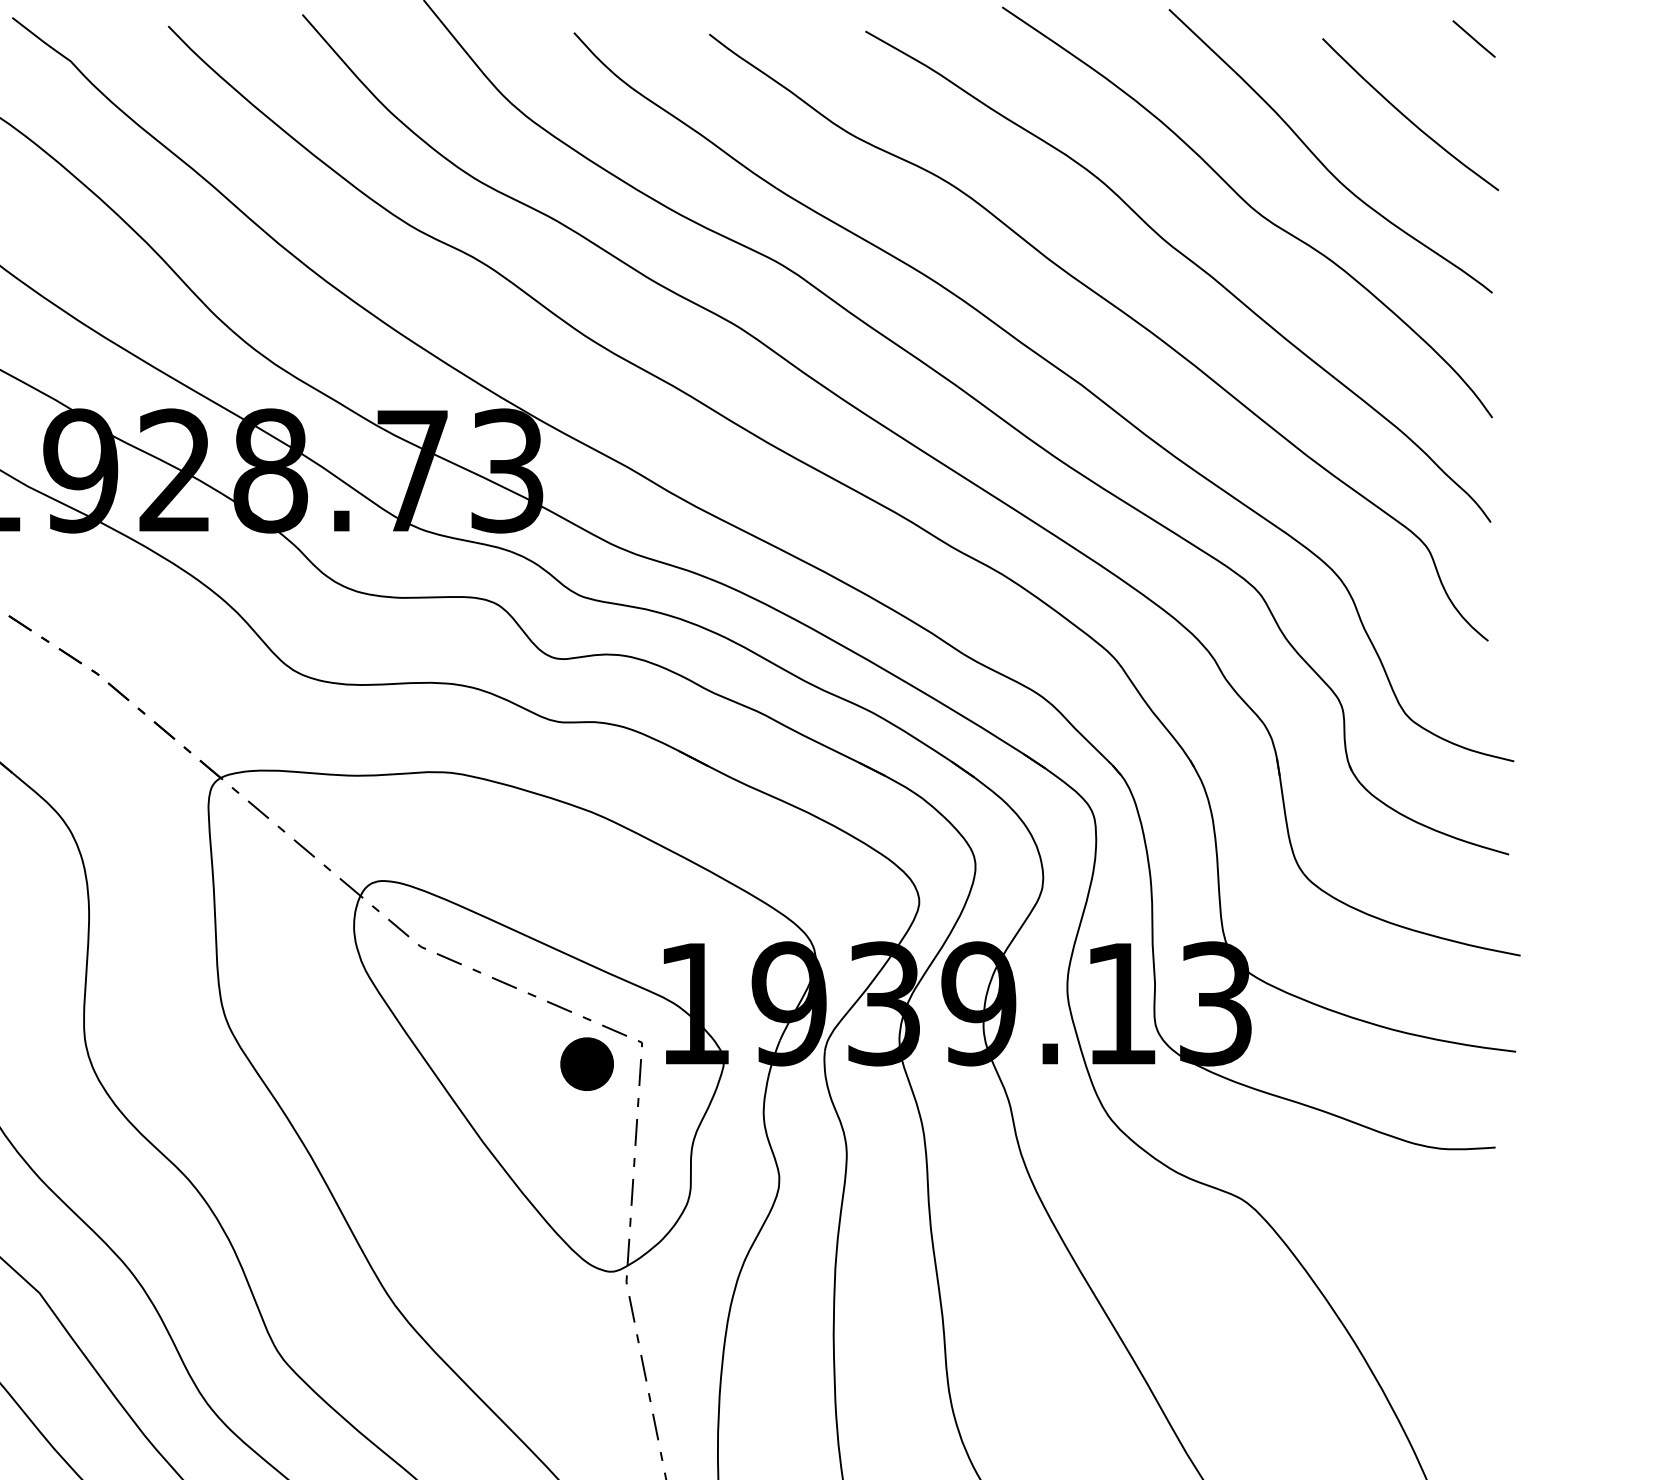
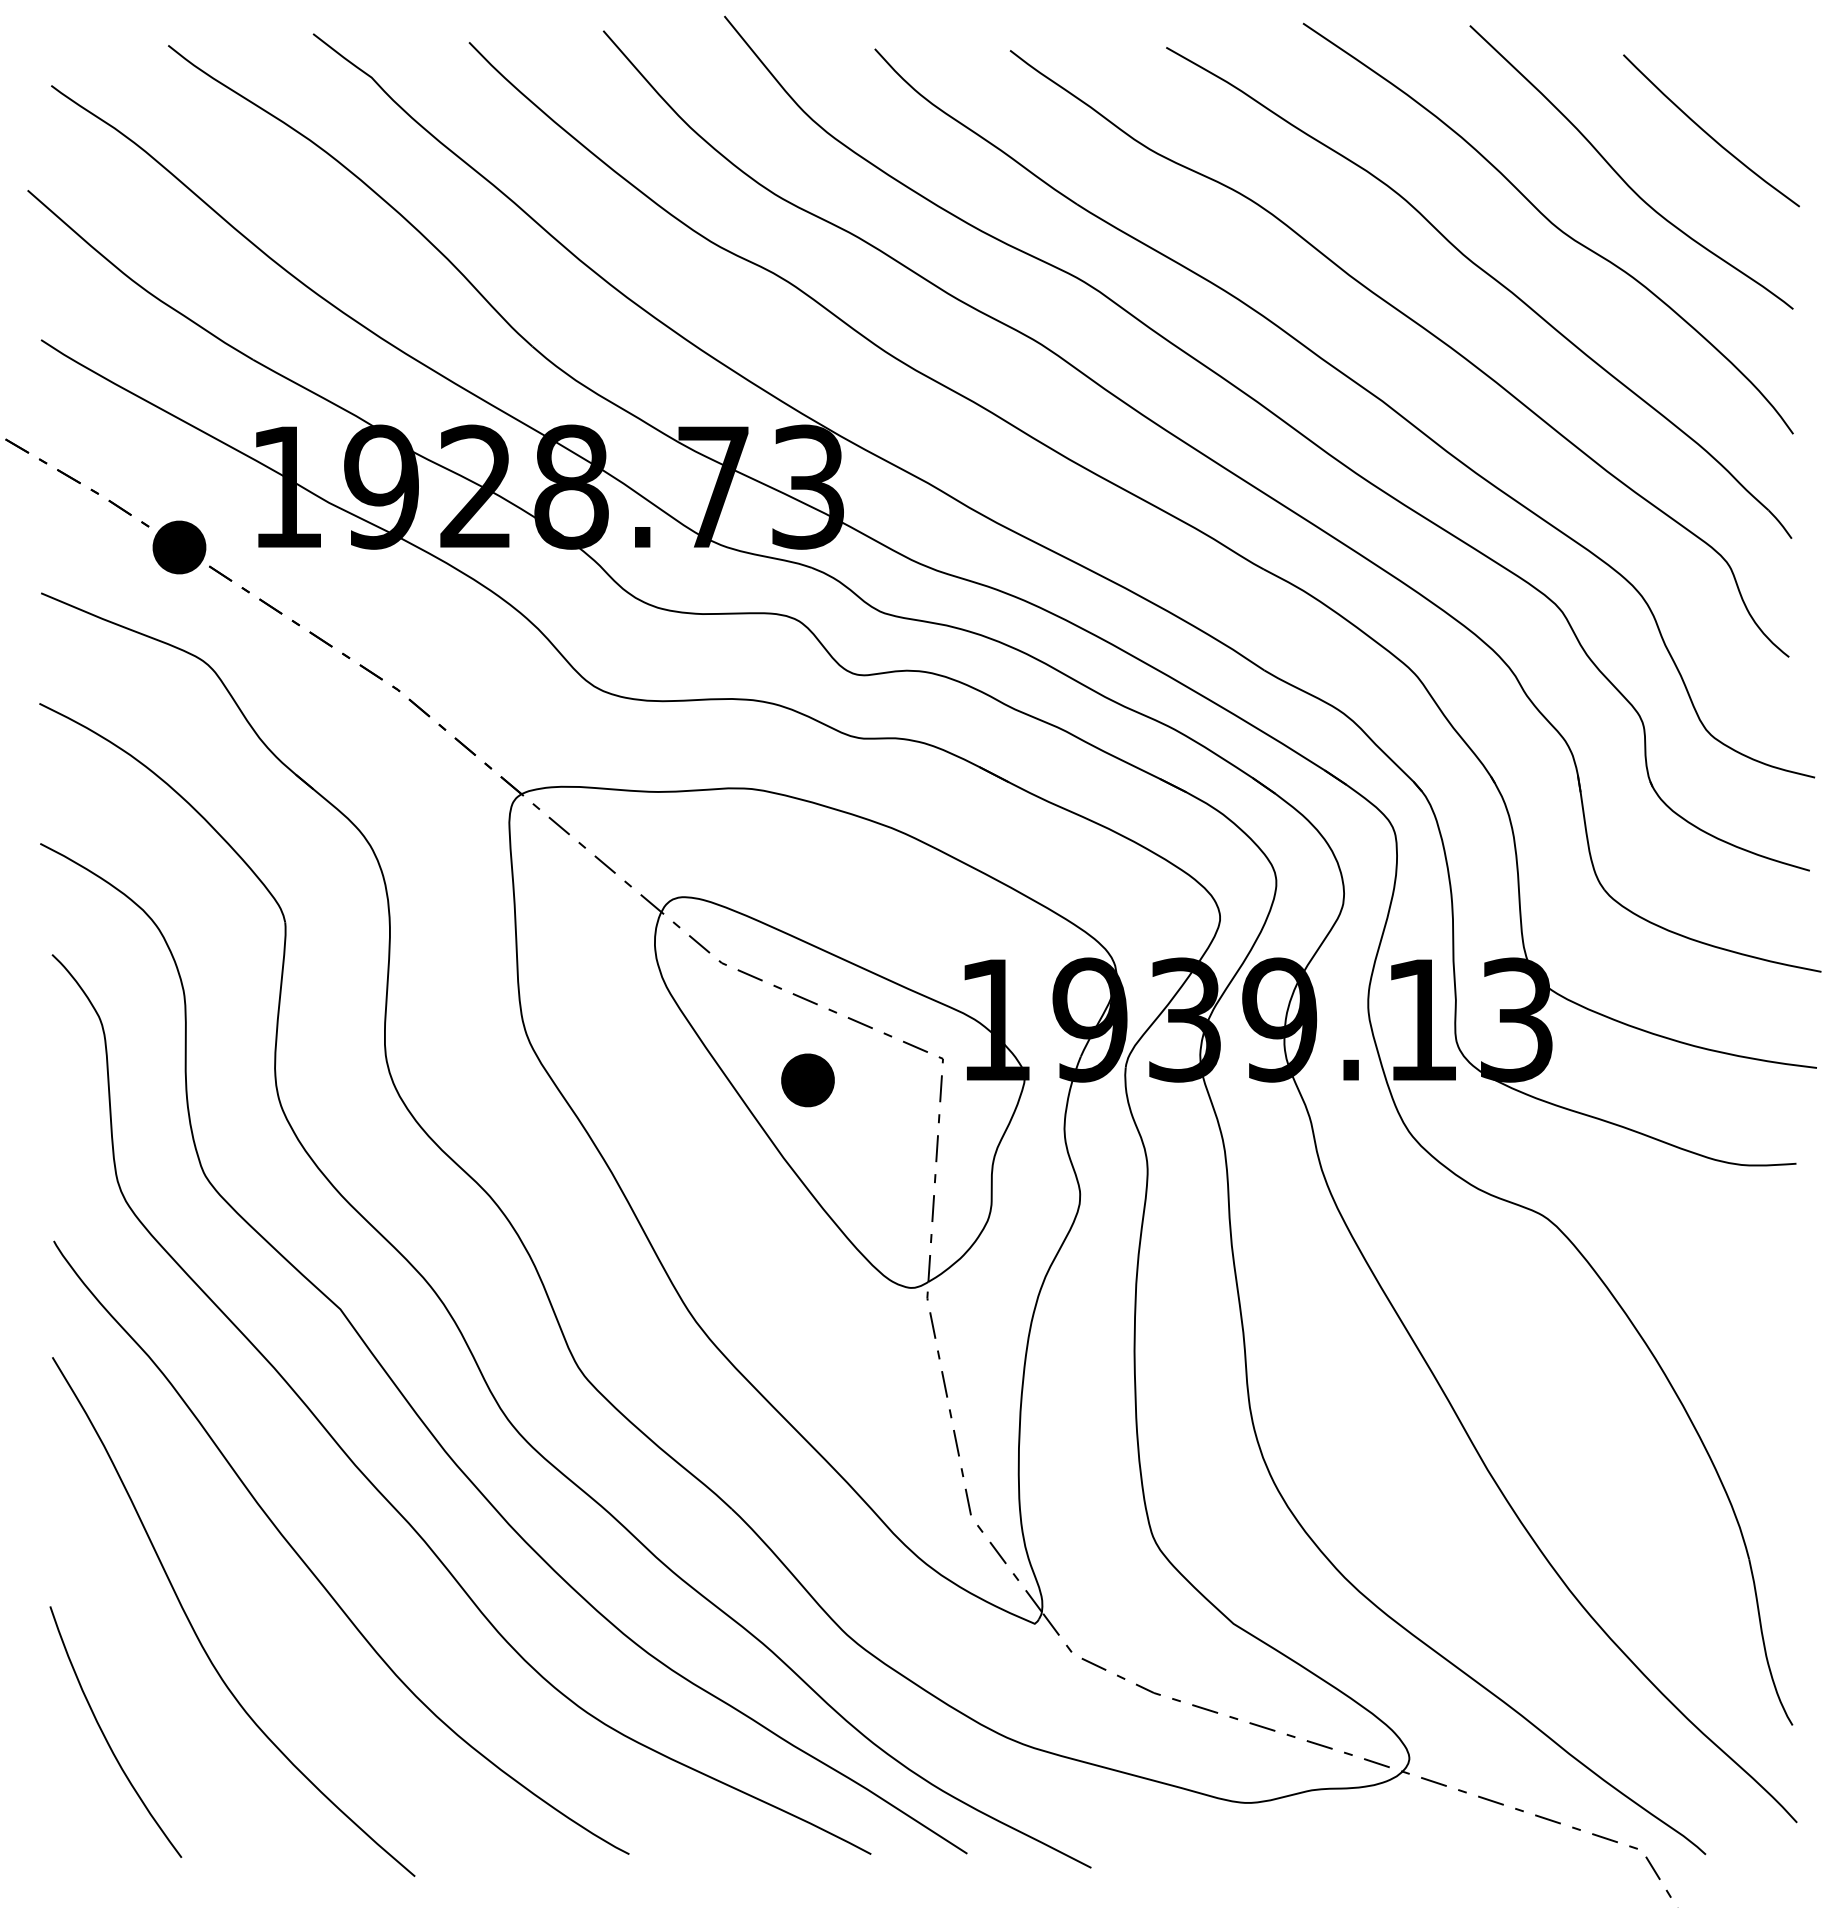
line: (1473, 39) -> (1774, 55), removed
part: (586, 1064) -> (807, 1080), moved

